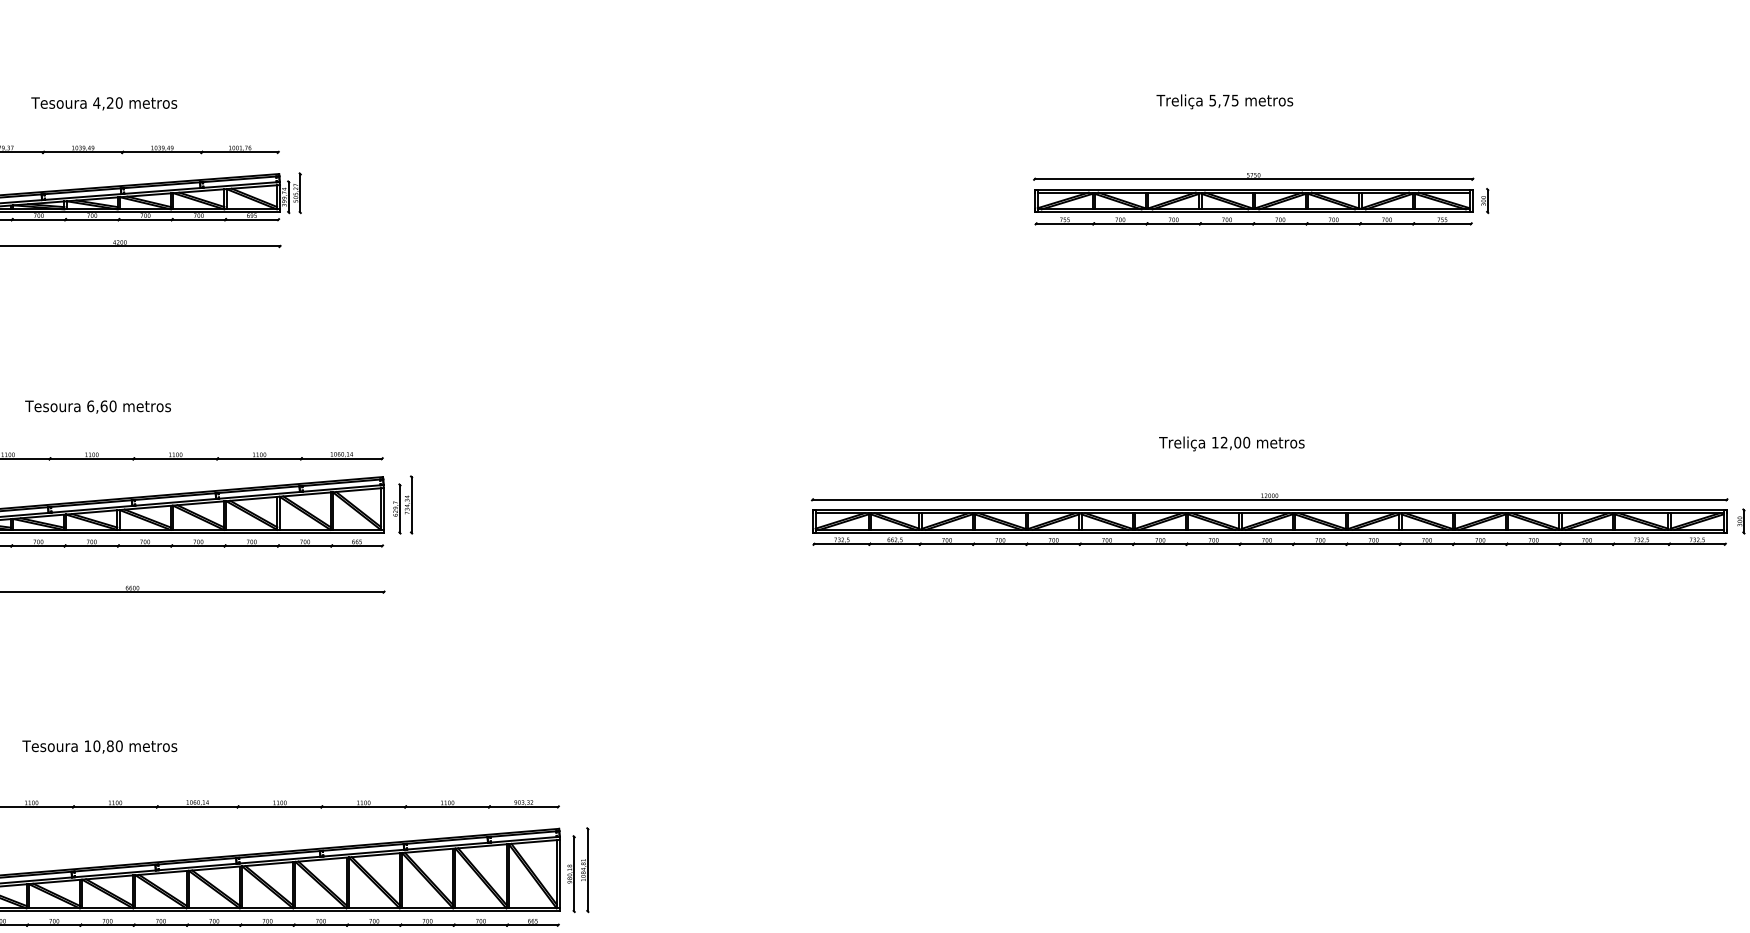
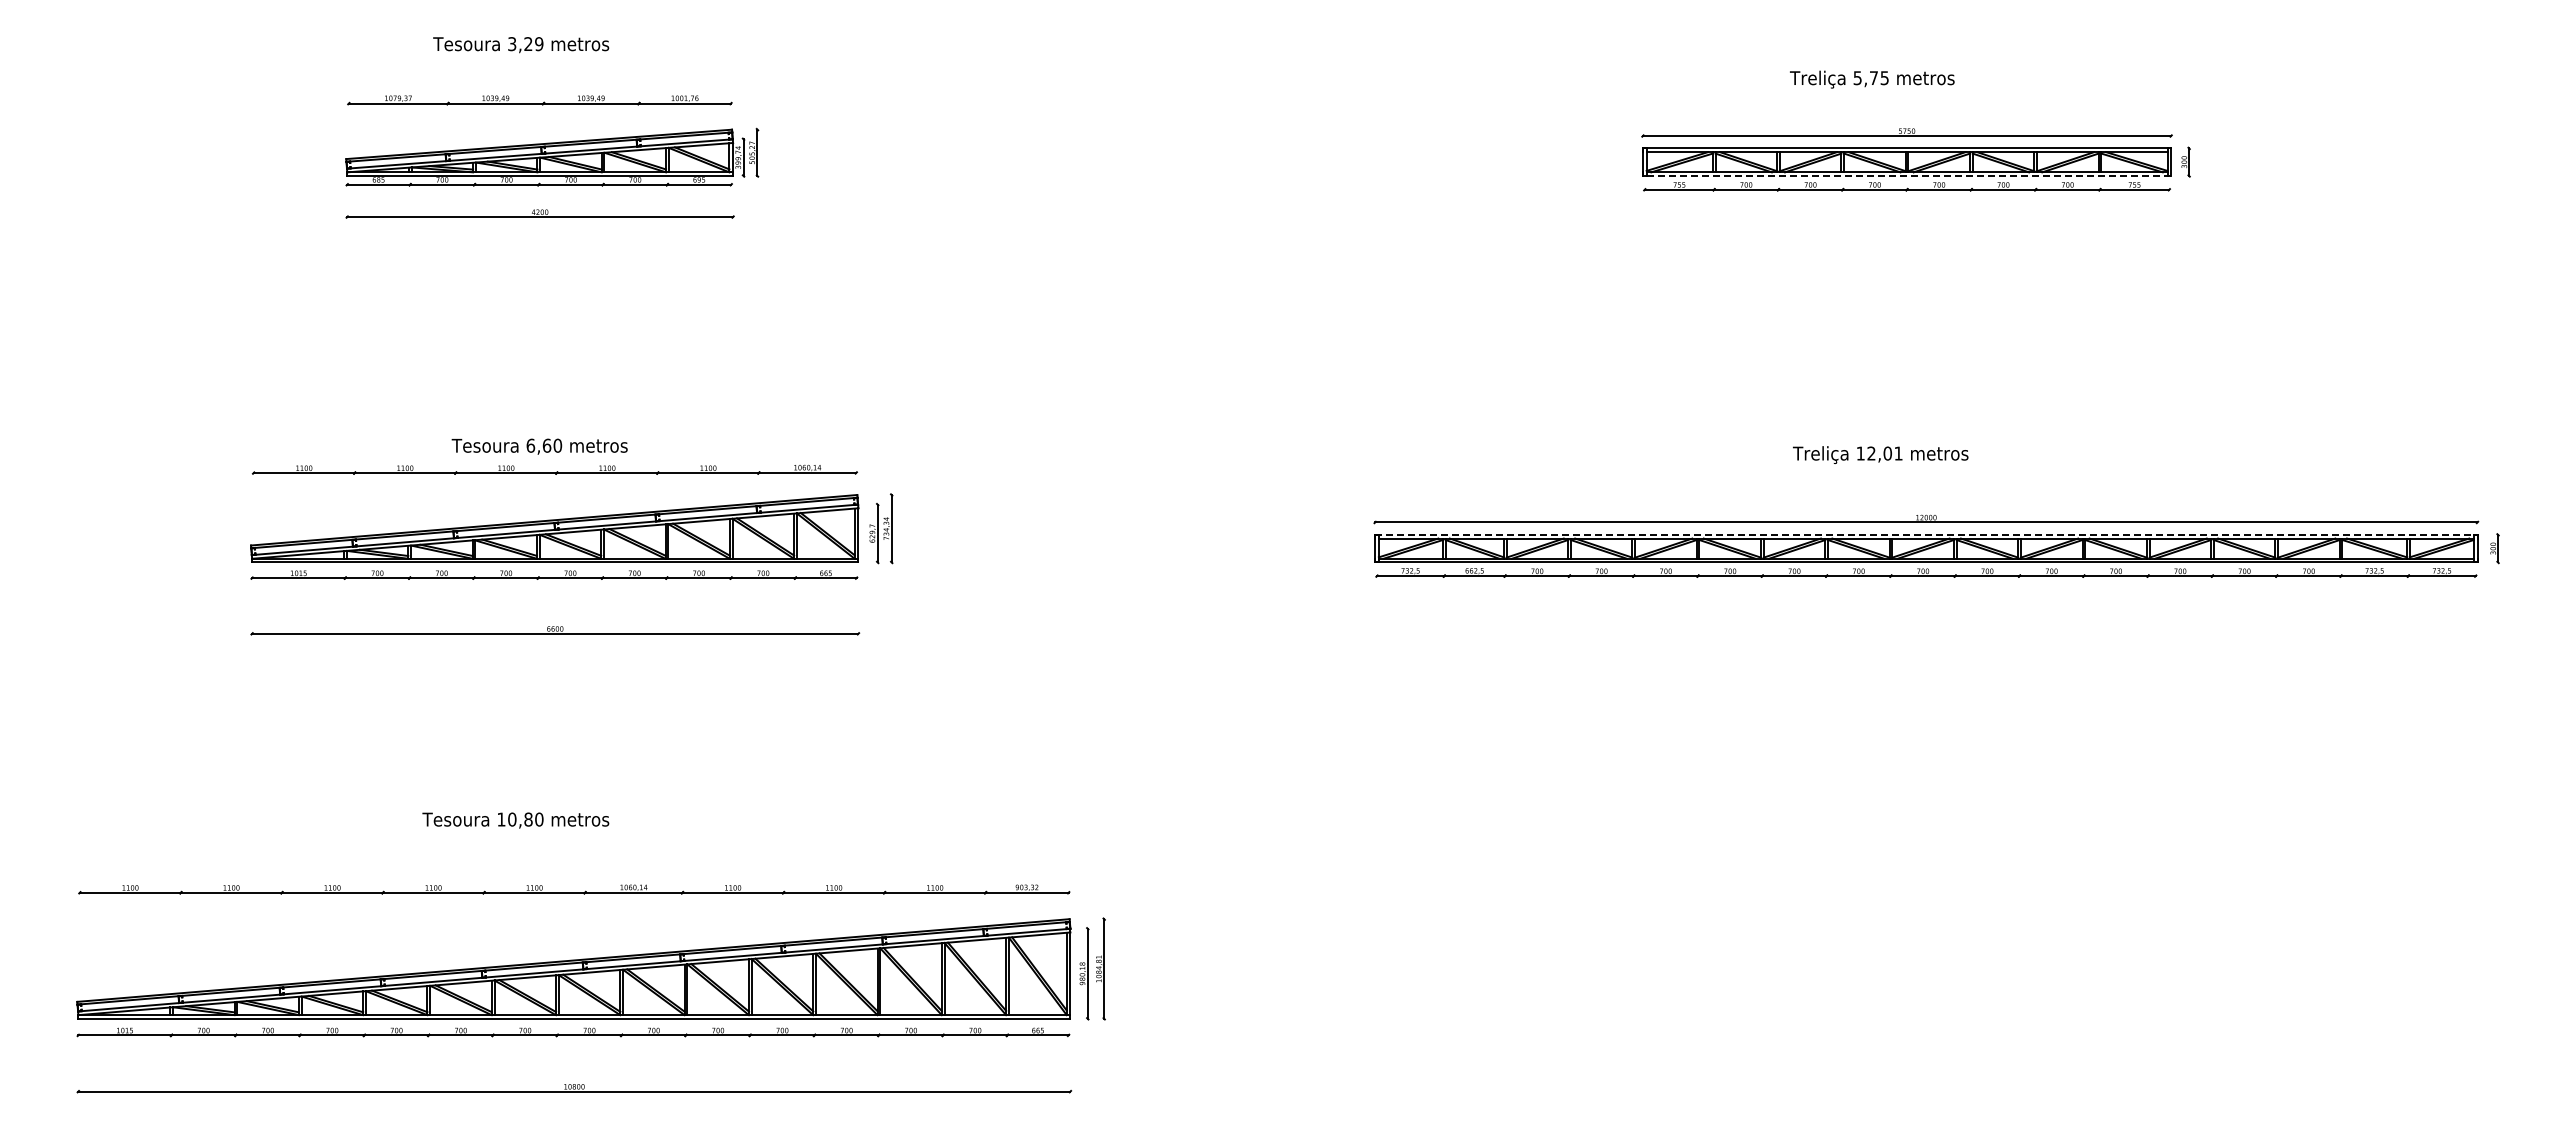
text: (1225, 101) -> (1872, 79), moved
text: (107, 103) -> (525, 44), 4,20 -> 3,29
line: (1253, 212) -> (1906, 176), solid -> dashed
text: (97, 406) -> (539, 446), moved
text: (1246, 442) -> (1898, 453), 12,00 -> 12,01
line: (1269, 509) -> (1926, 534), solid -> dashed

